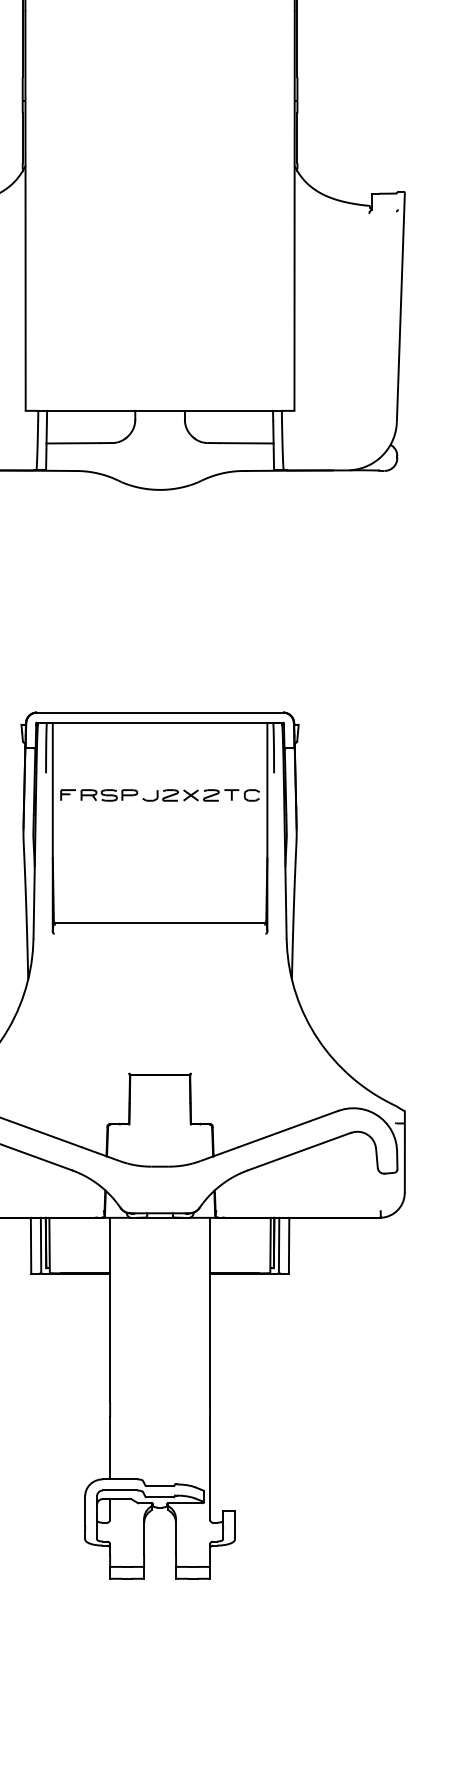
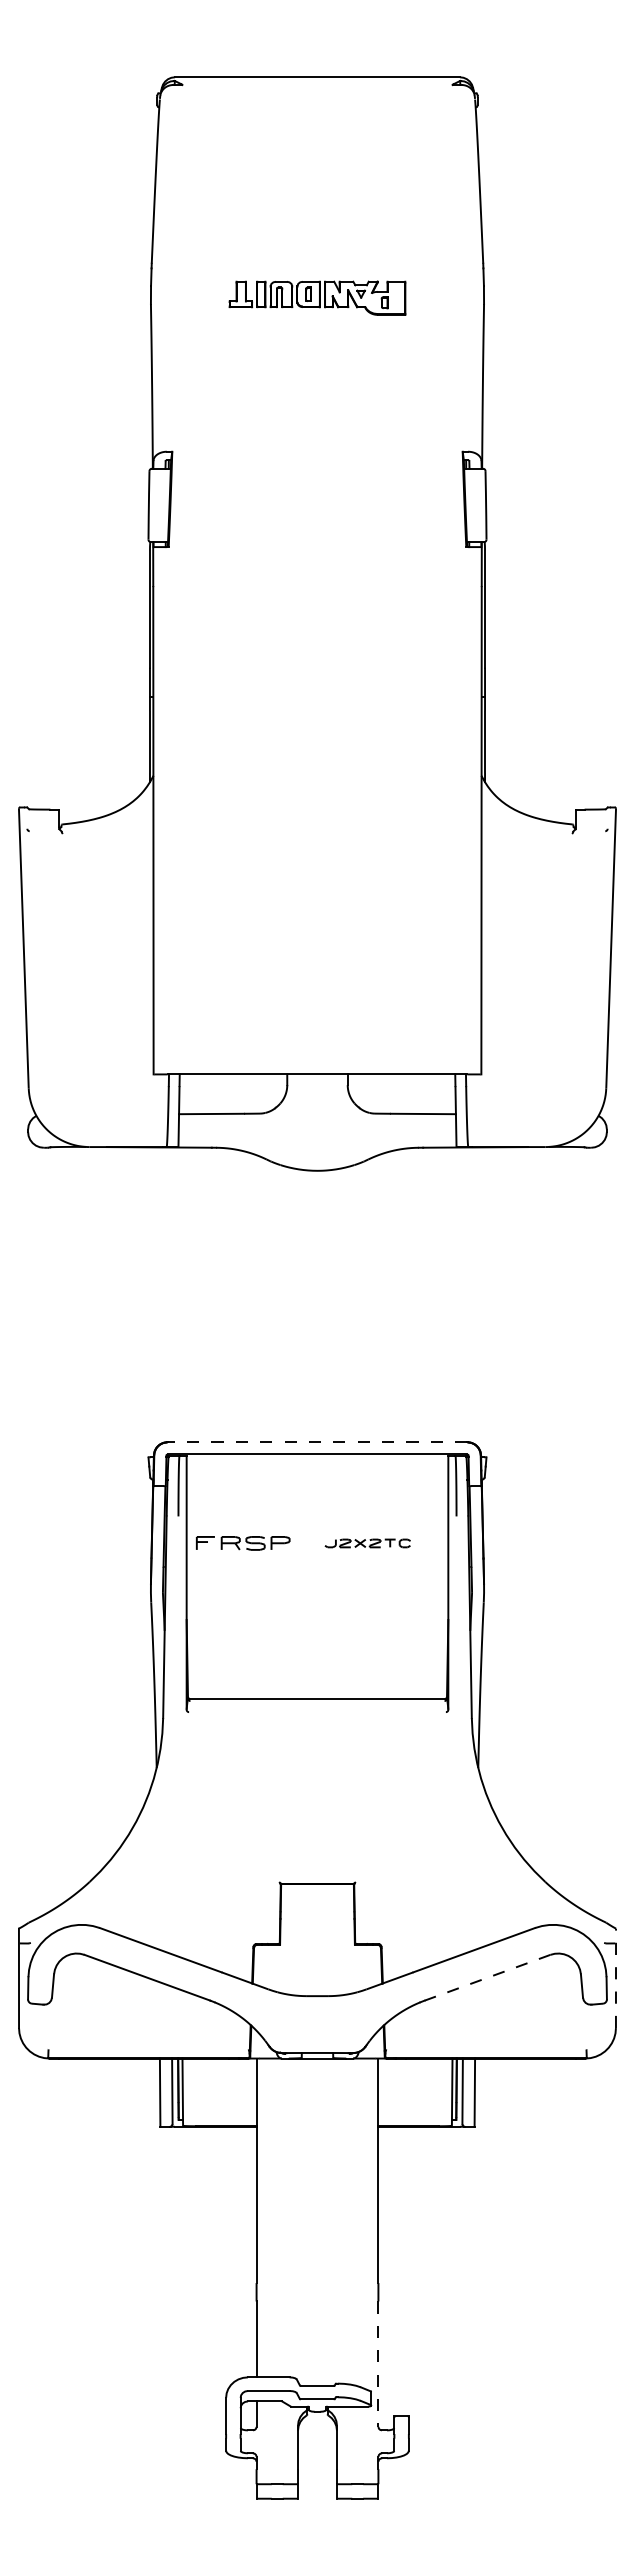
line: (160, 712) -> (317, 1442), solid -> dashed
part: (201, 795) -> (367, 1543), size x0.6
line: (299, 1151) -> (487, 1977), solid -> dashed
line: (404, 1152) -> (615, 1978), solid -> dashed
line: (210, 1468) -> (378, 2364), solid -> dashed

